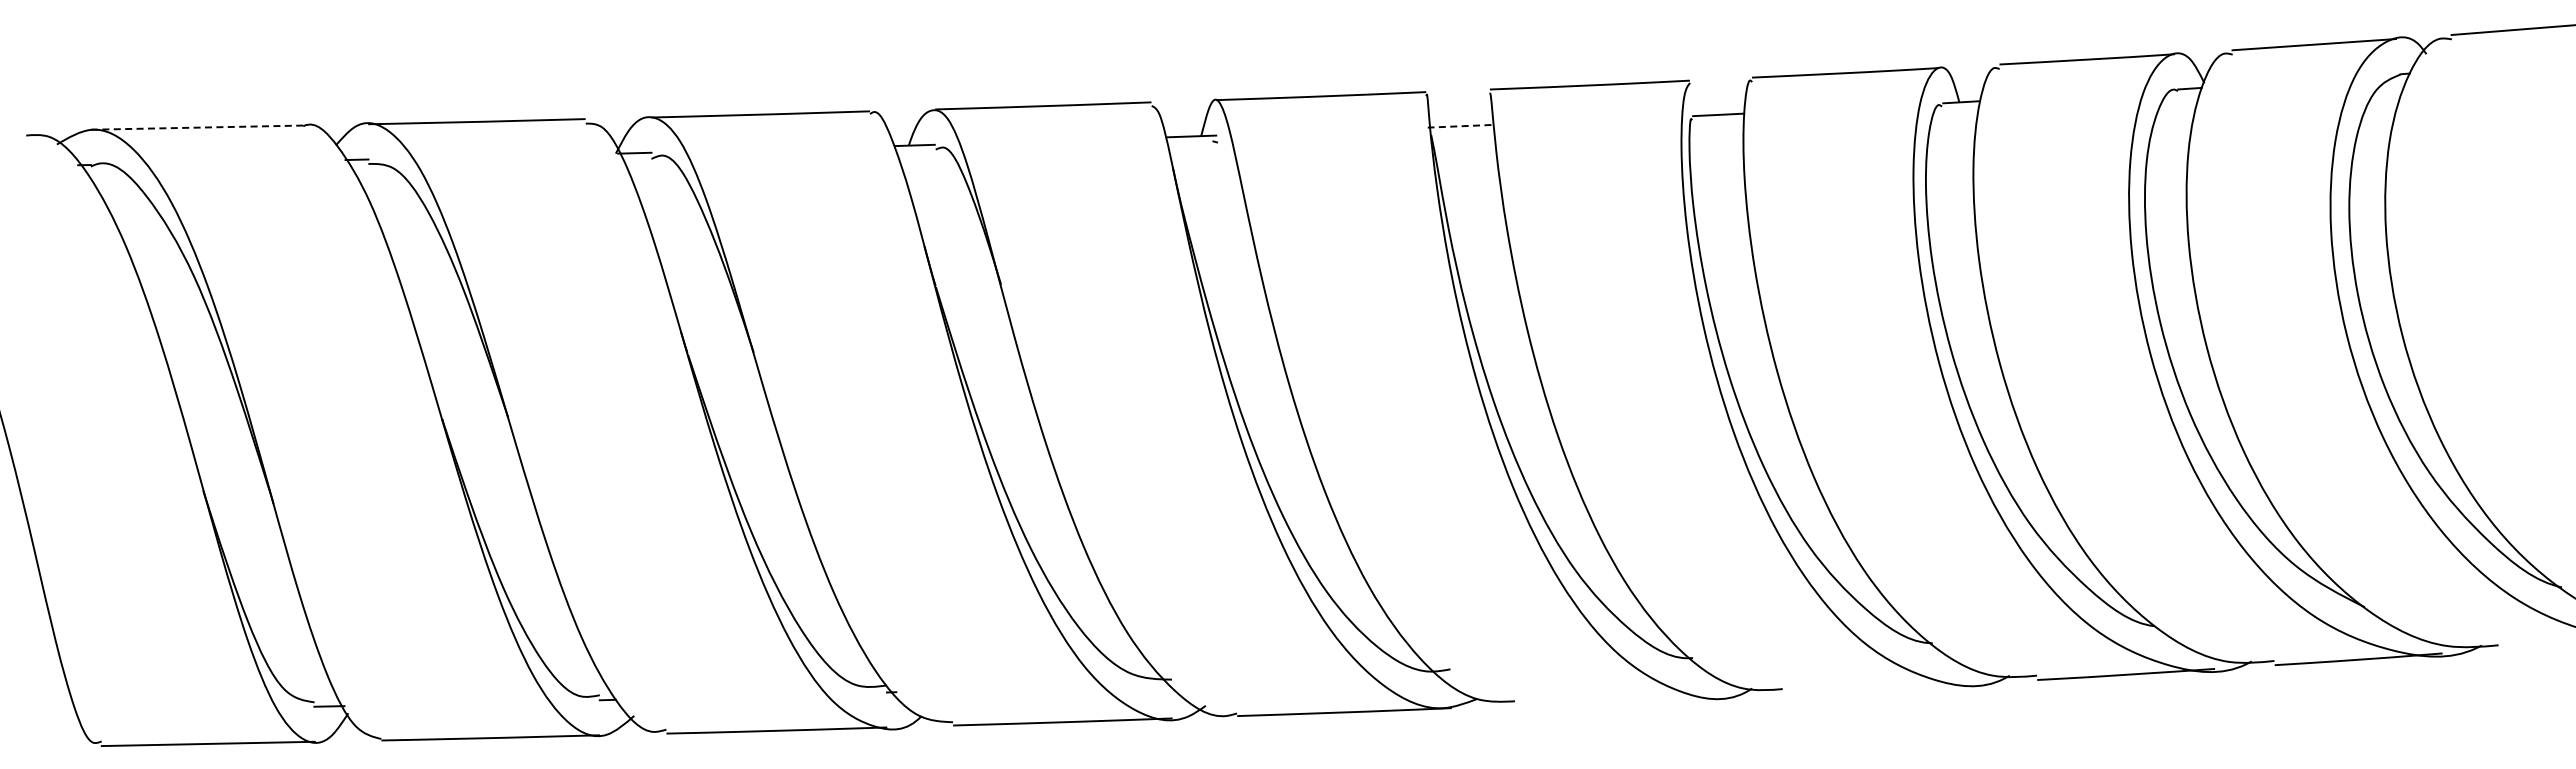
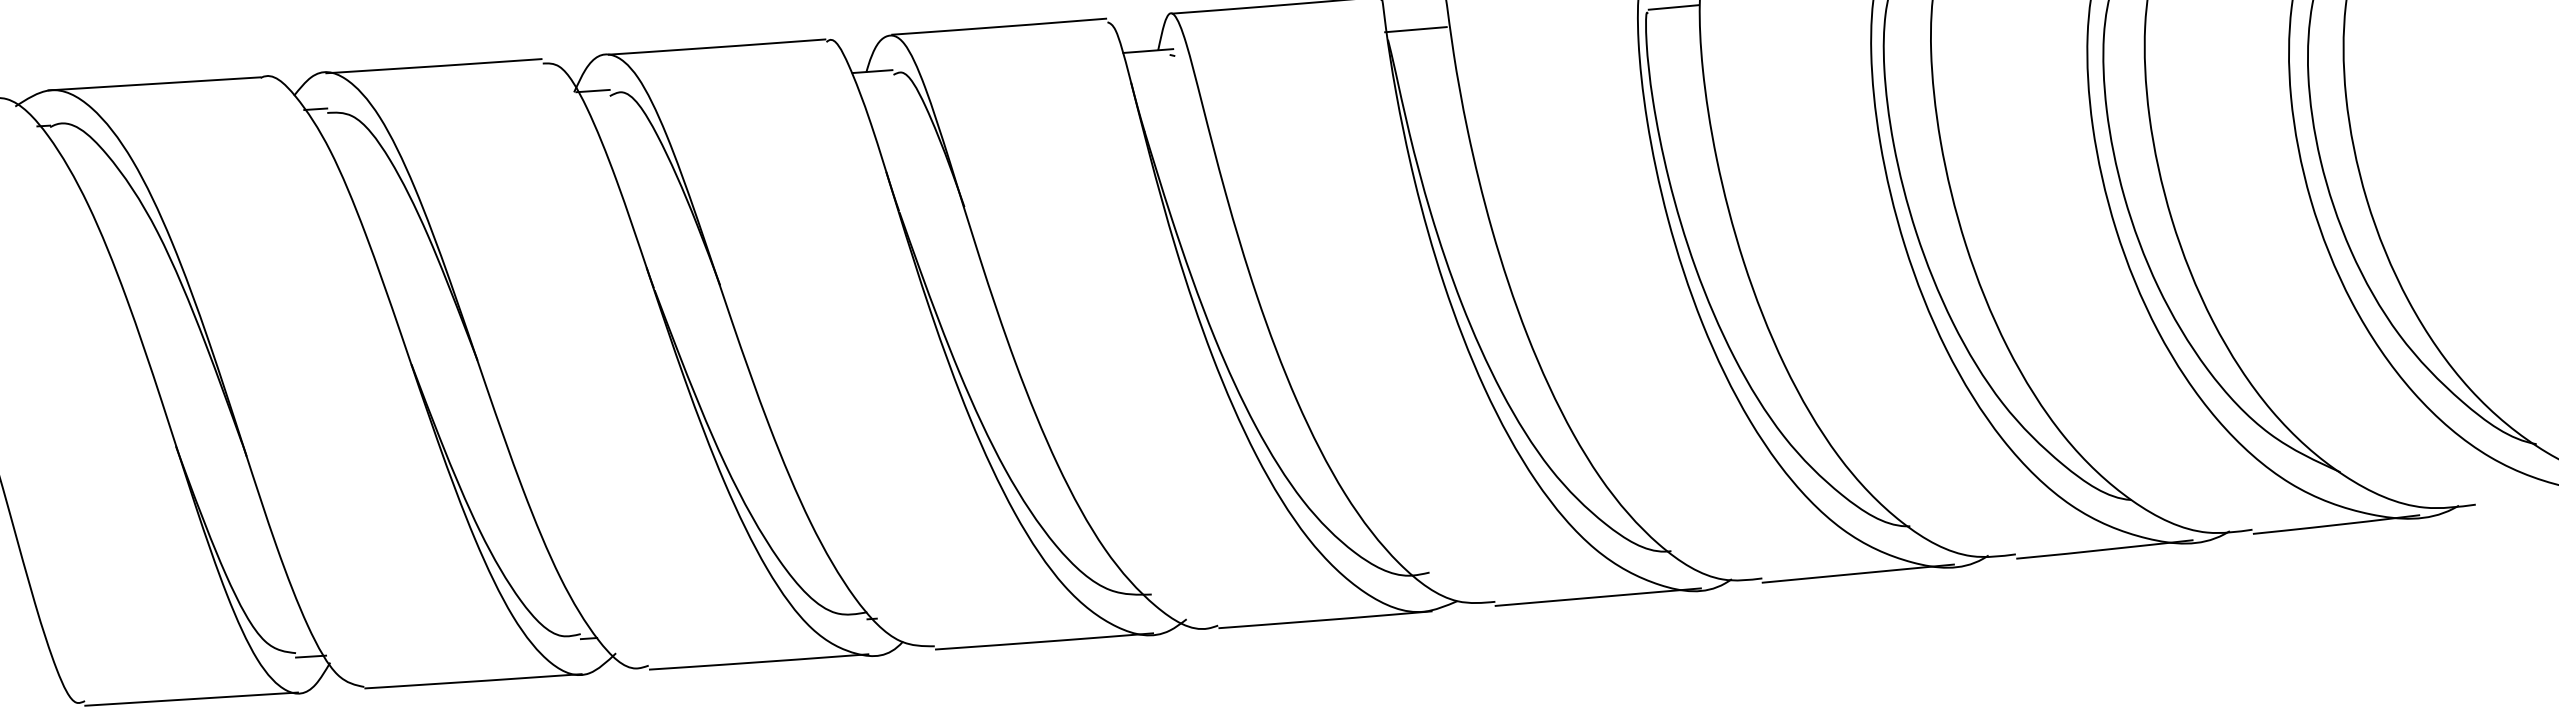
line: (1459, 126) -> (1415, 29), dashed -> solid
line: (196, 127) -> (154, 83), dashed -> solid
line: (1878, 688) -> (1858, 573), added
line: (1617, 700) -> (1597, 596), added

